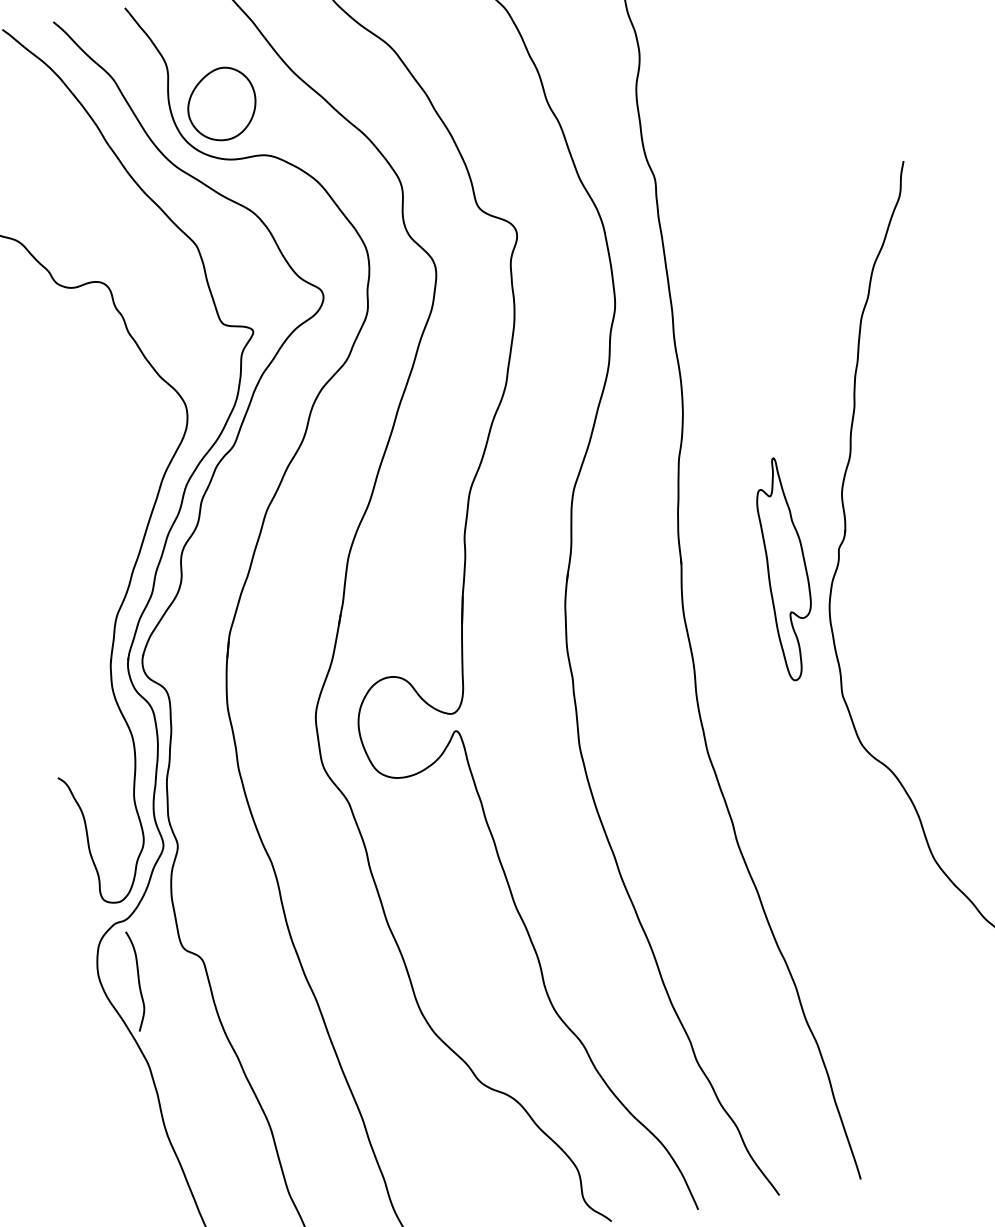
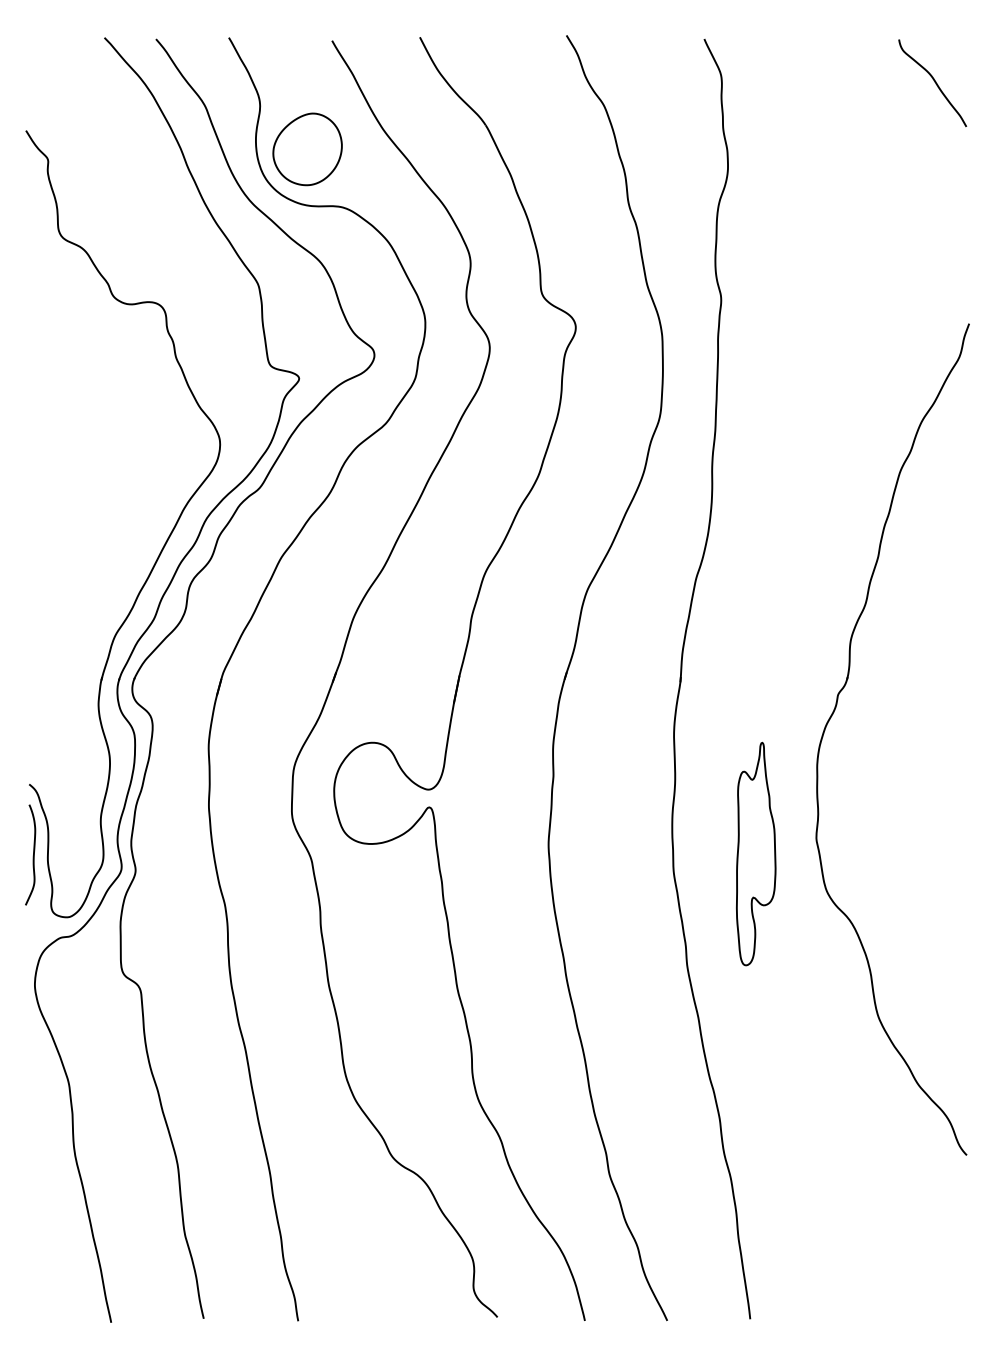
part: (786, 568) -> (756, 853), moved
curve: (137, 982) -> (32, 856), moved

